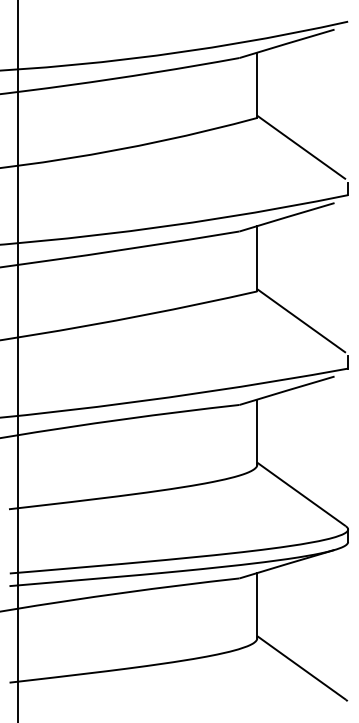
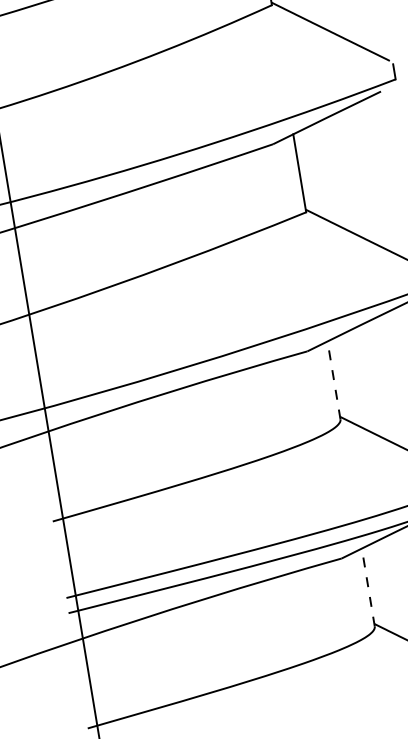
line: (257, 432) -> (334, 380), solid -> dashed
line: (257, 605) -> (368, 587), solid -> dashed

